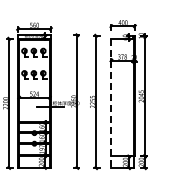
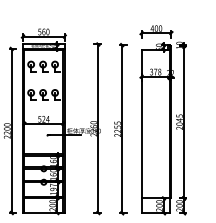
line: (111, 104) -> (141, 132), dashed -> solid

